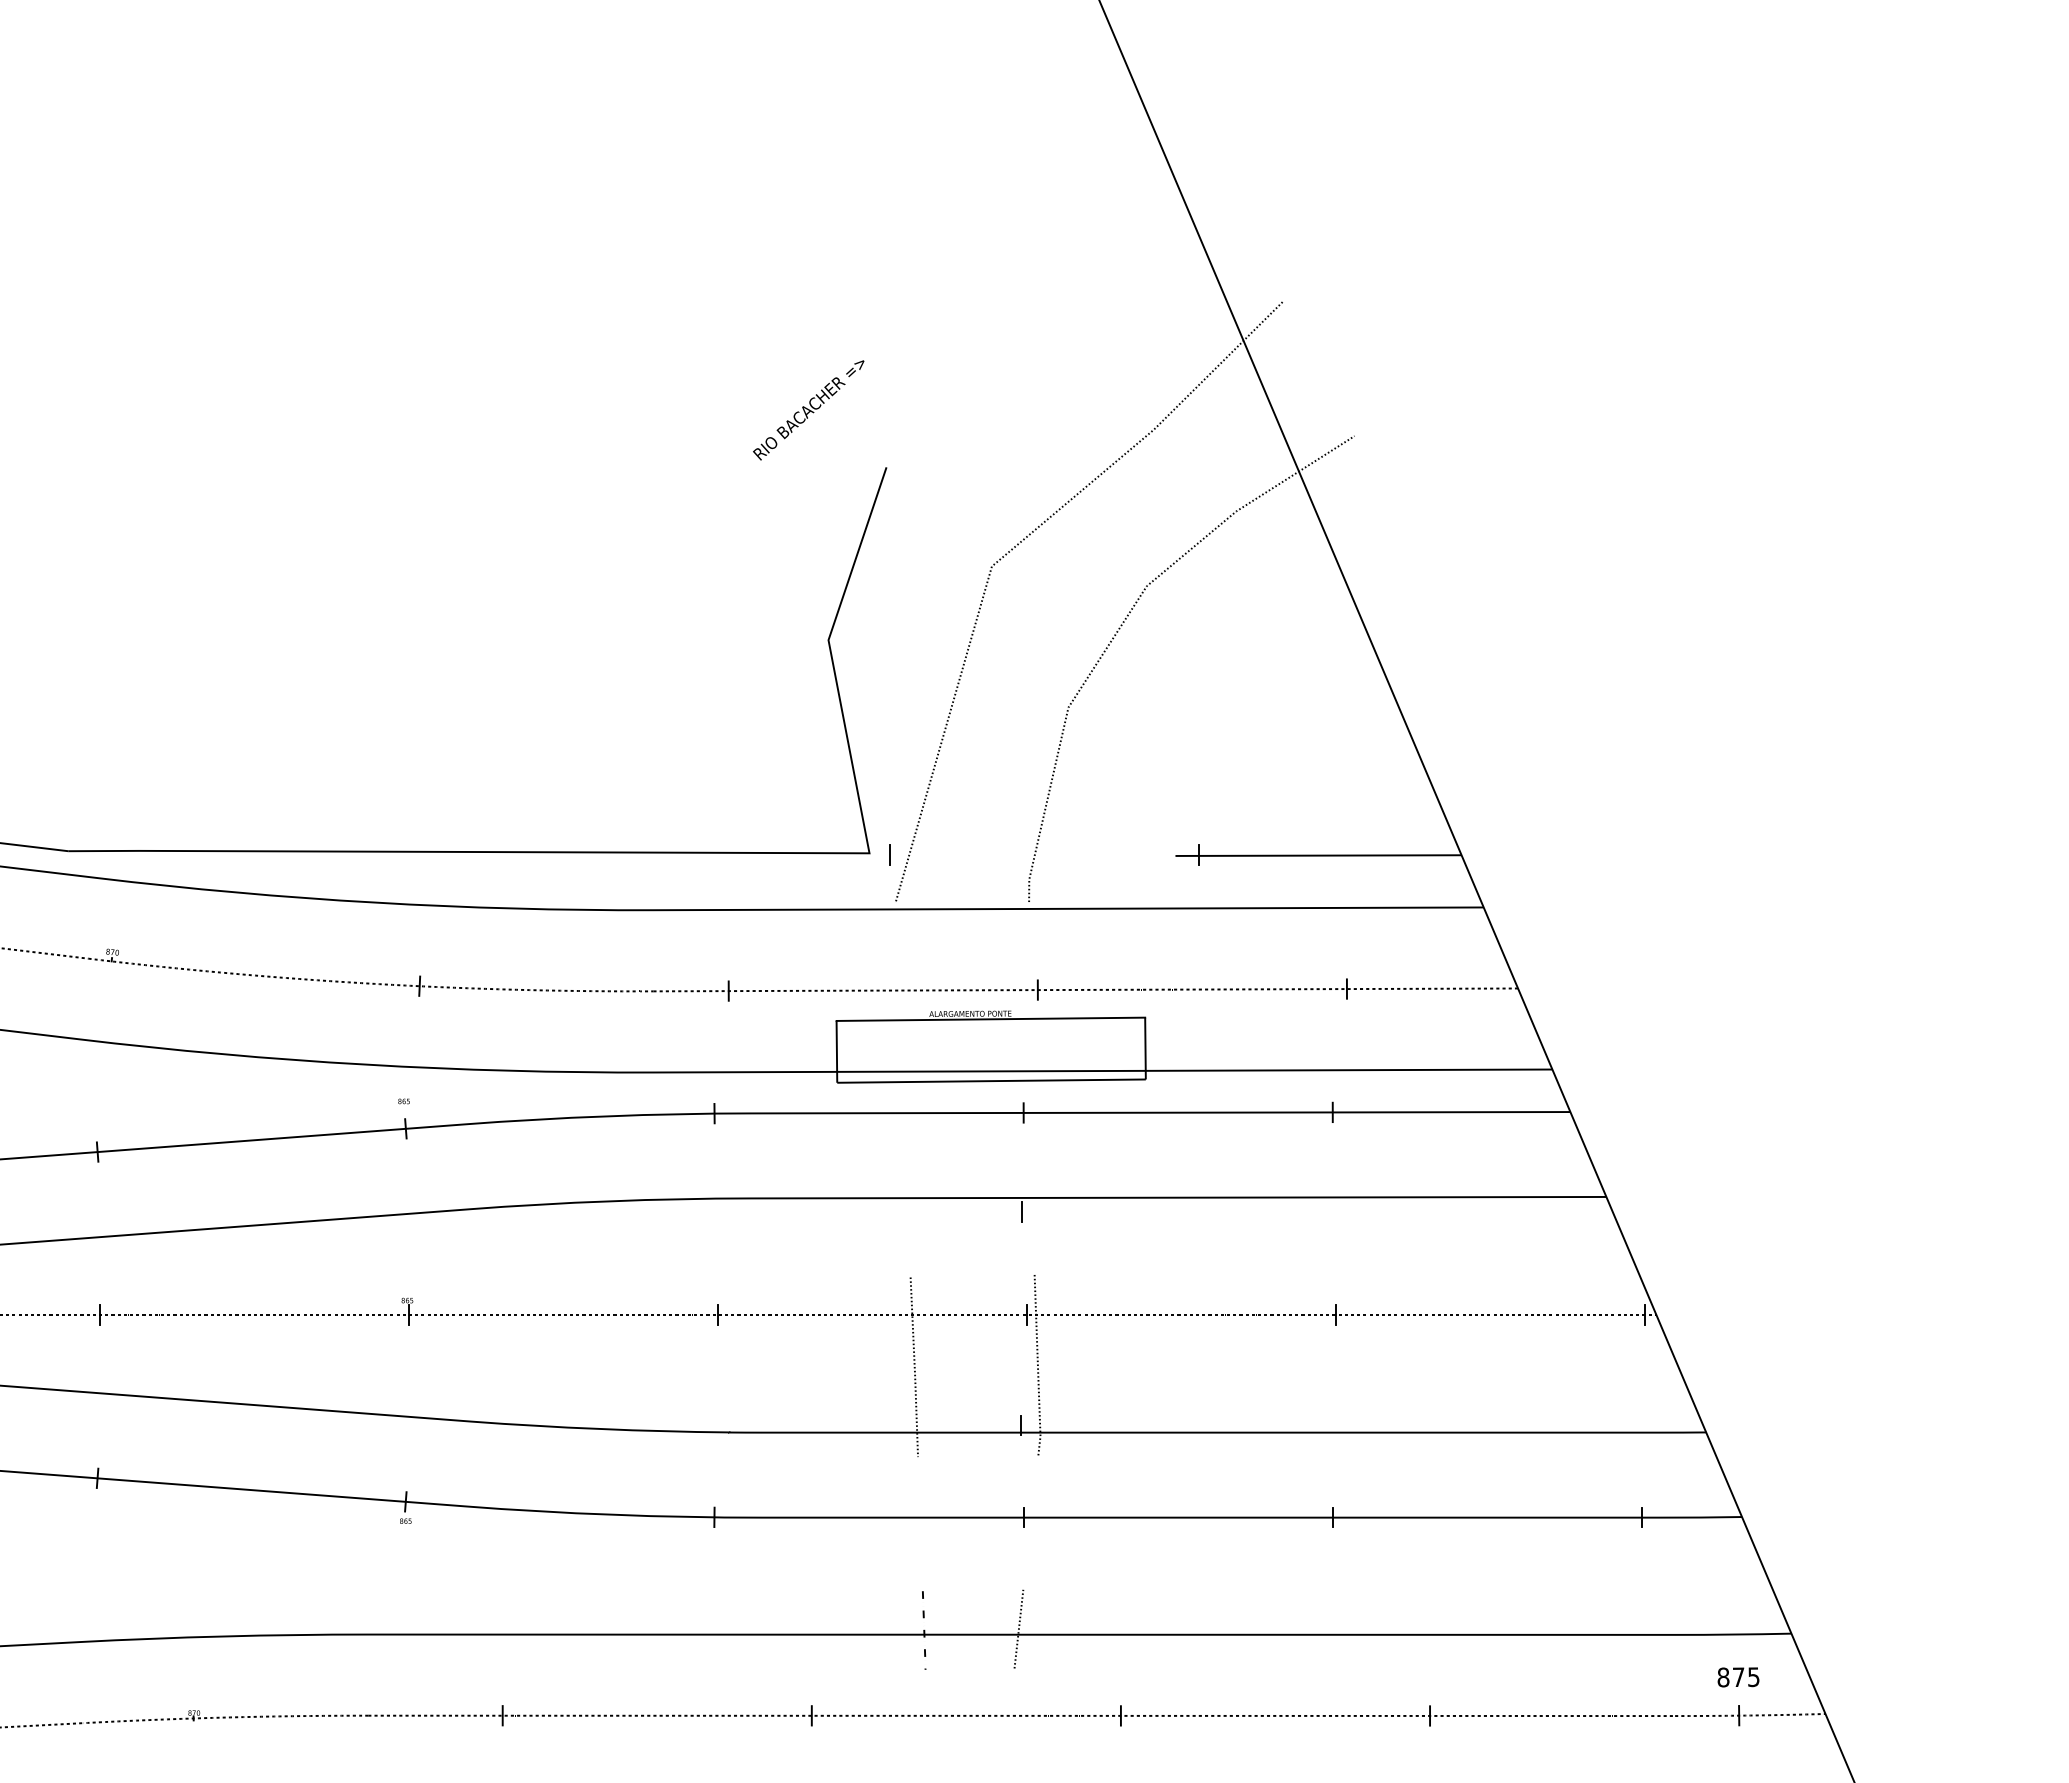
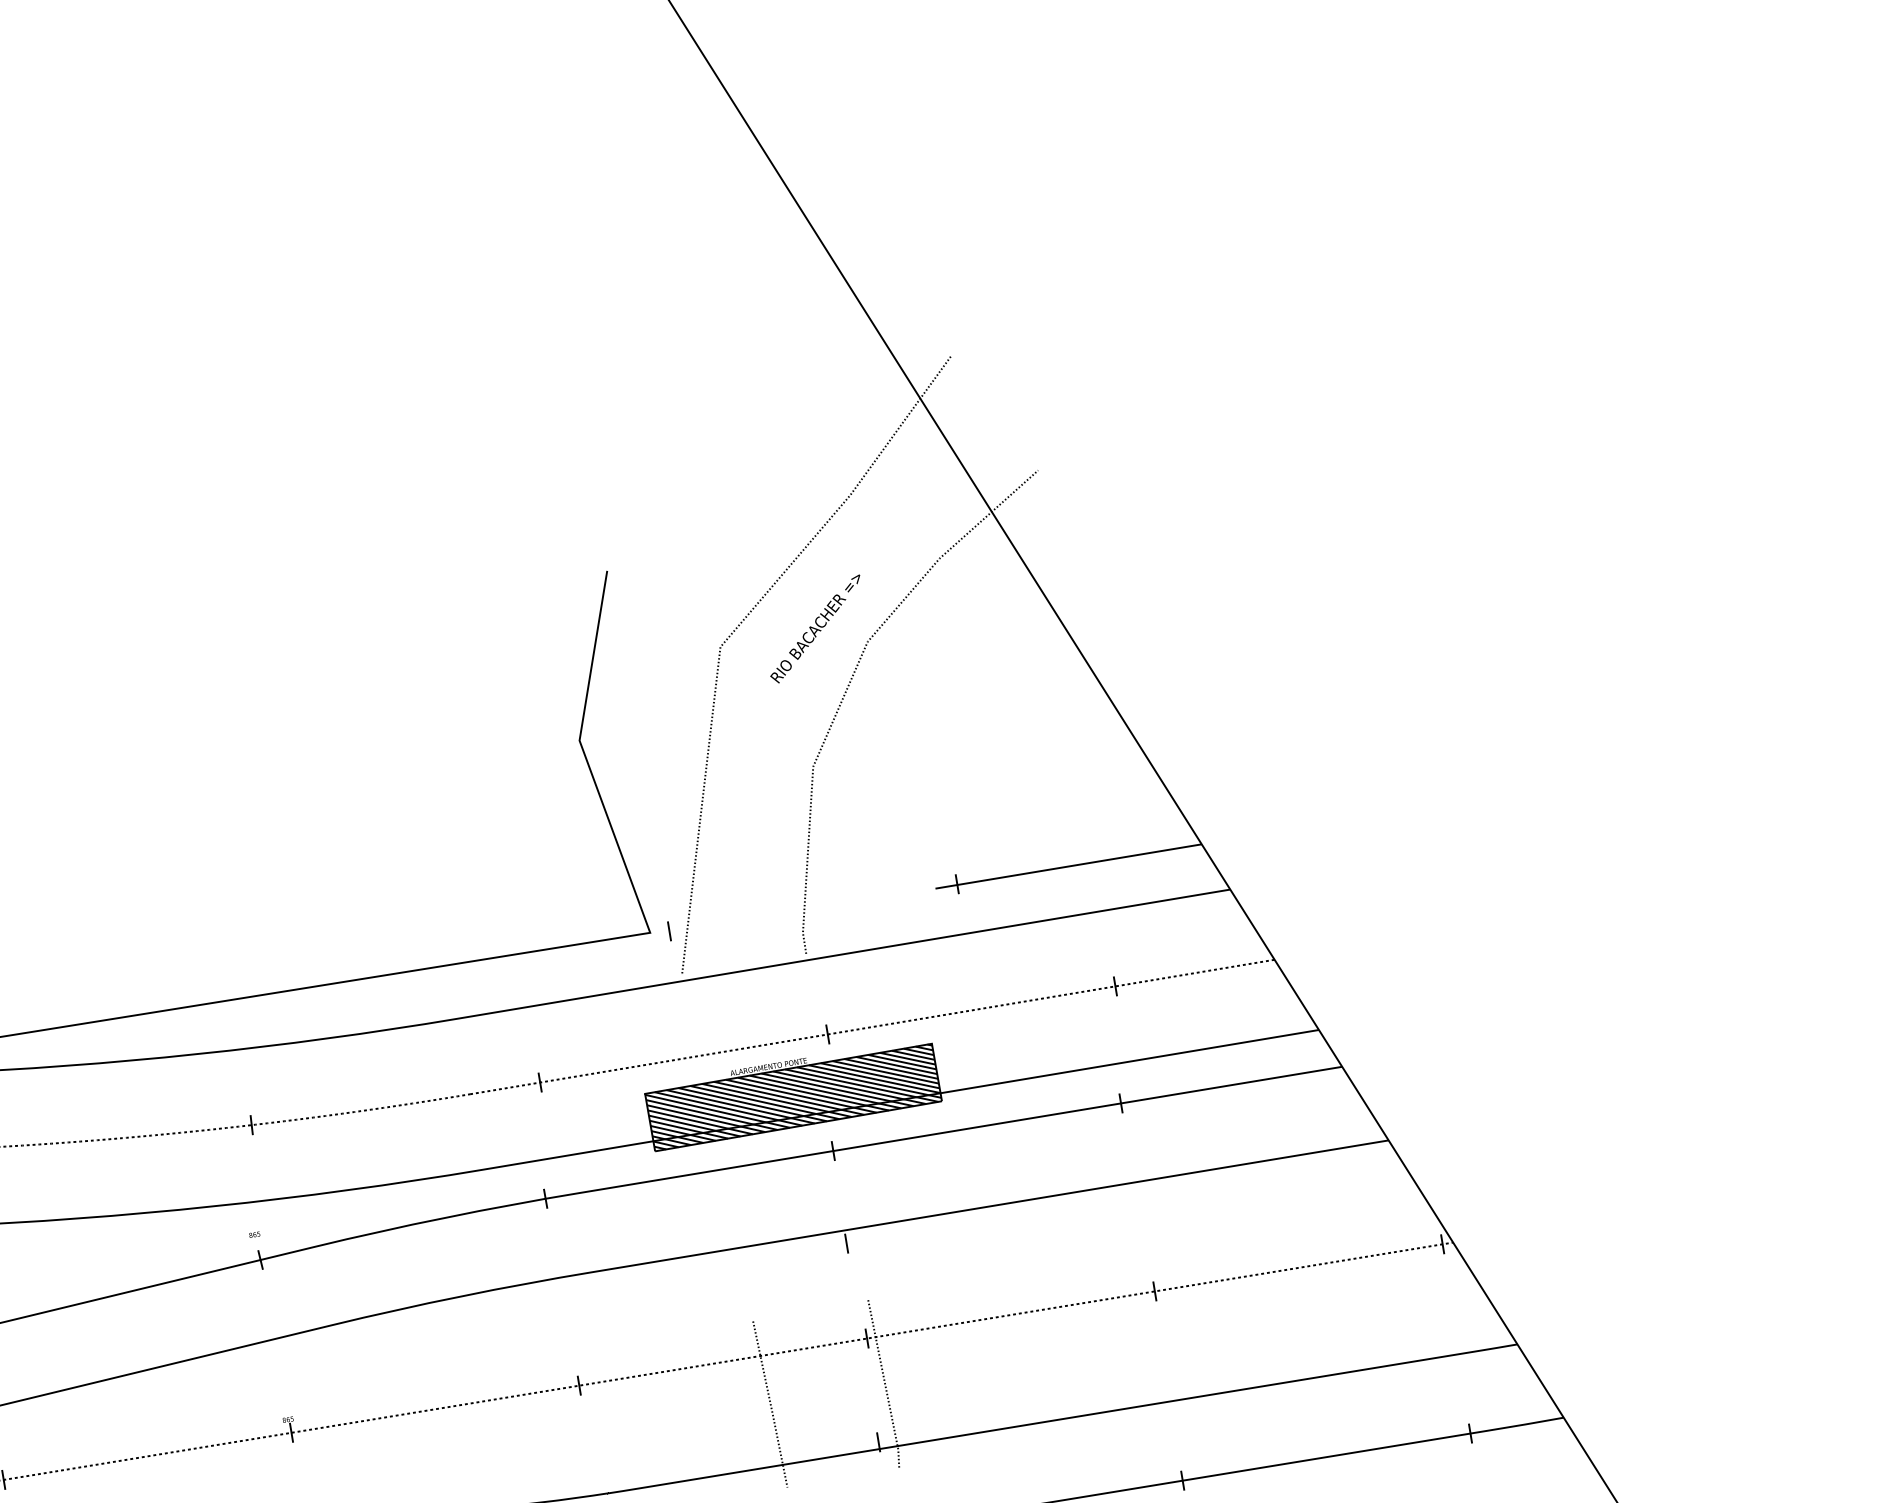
text: (808, 410) -> (815, 629), moved
hatch: (990, 1049) -> (792, 1097), added

